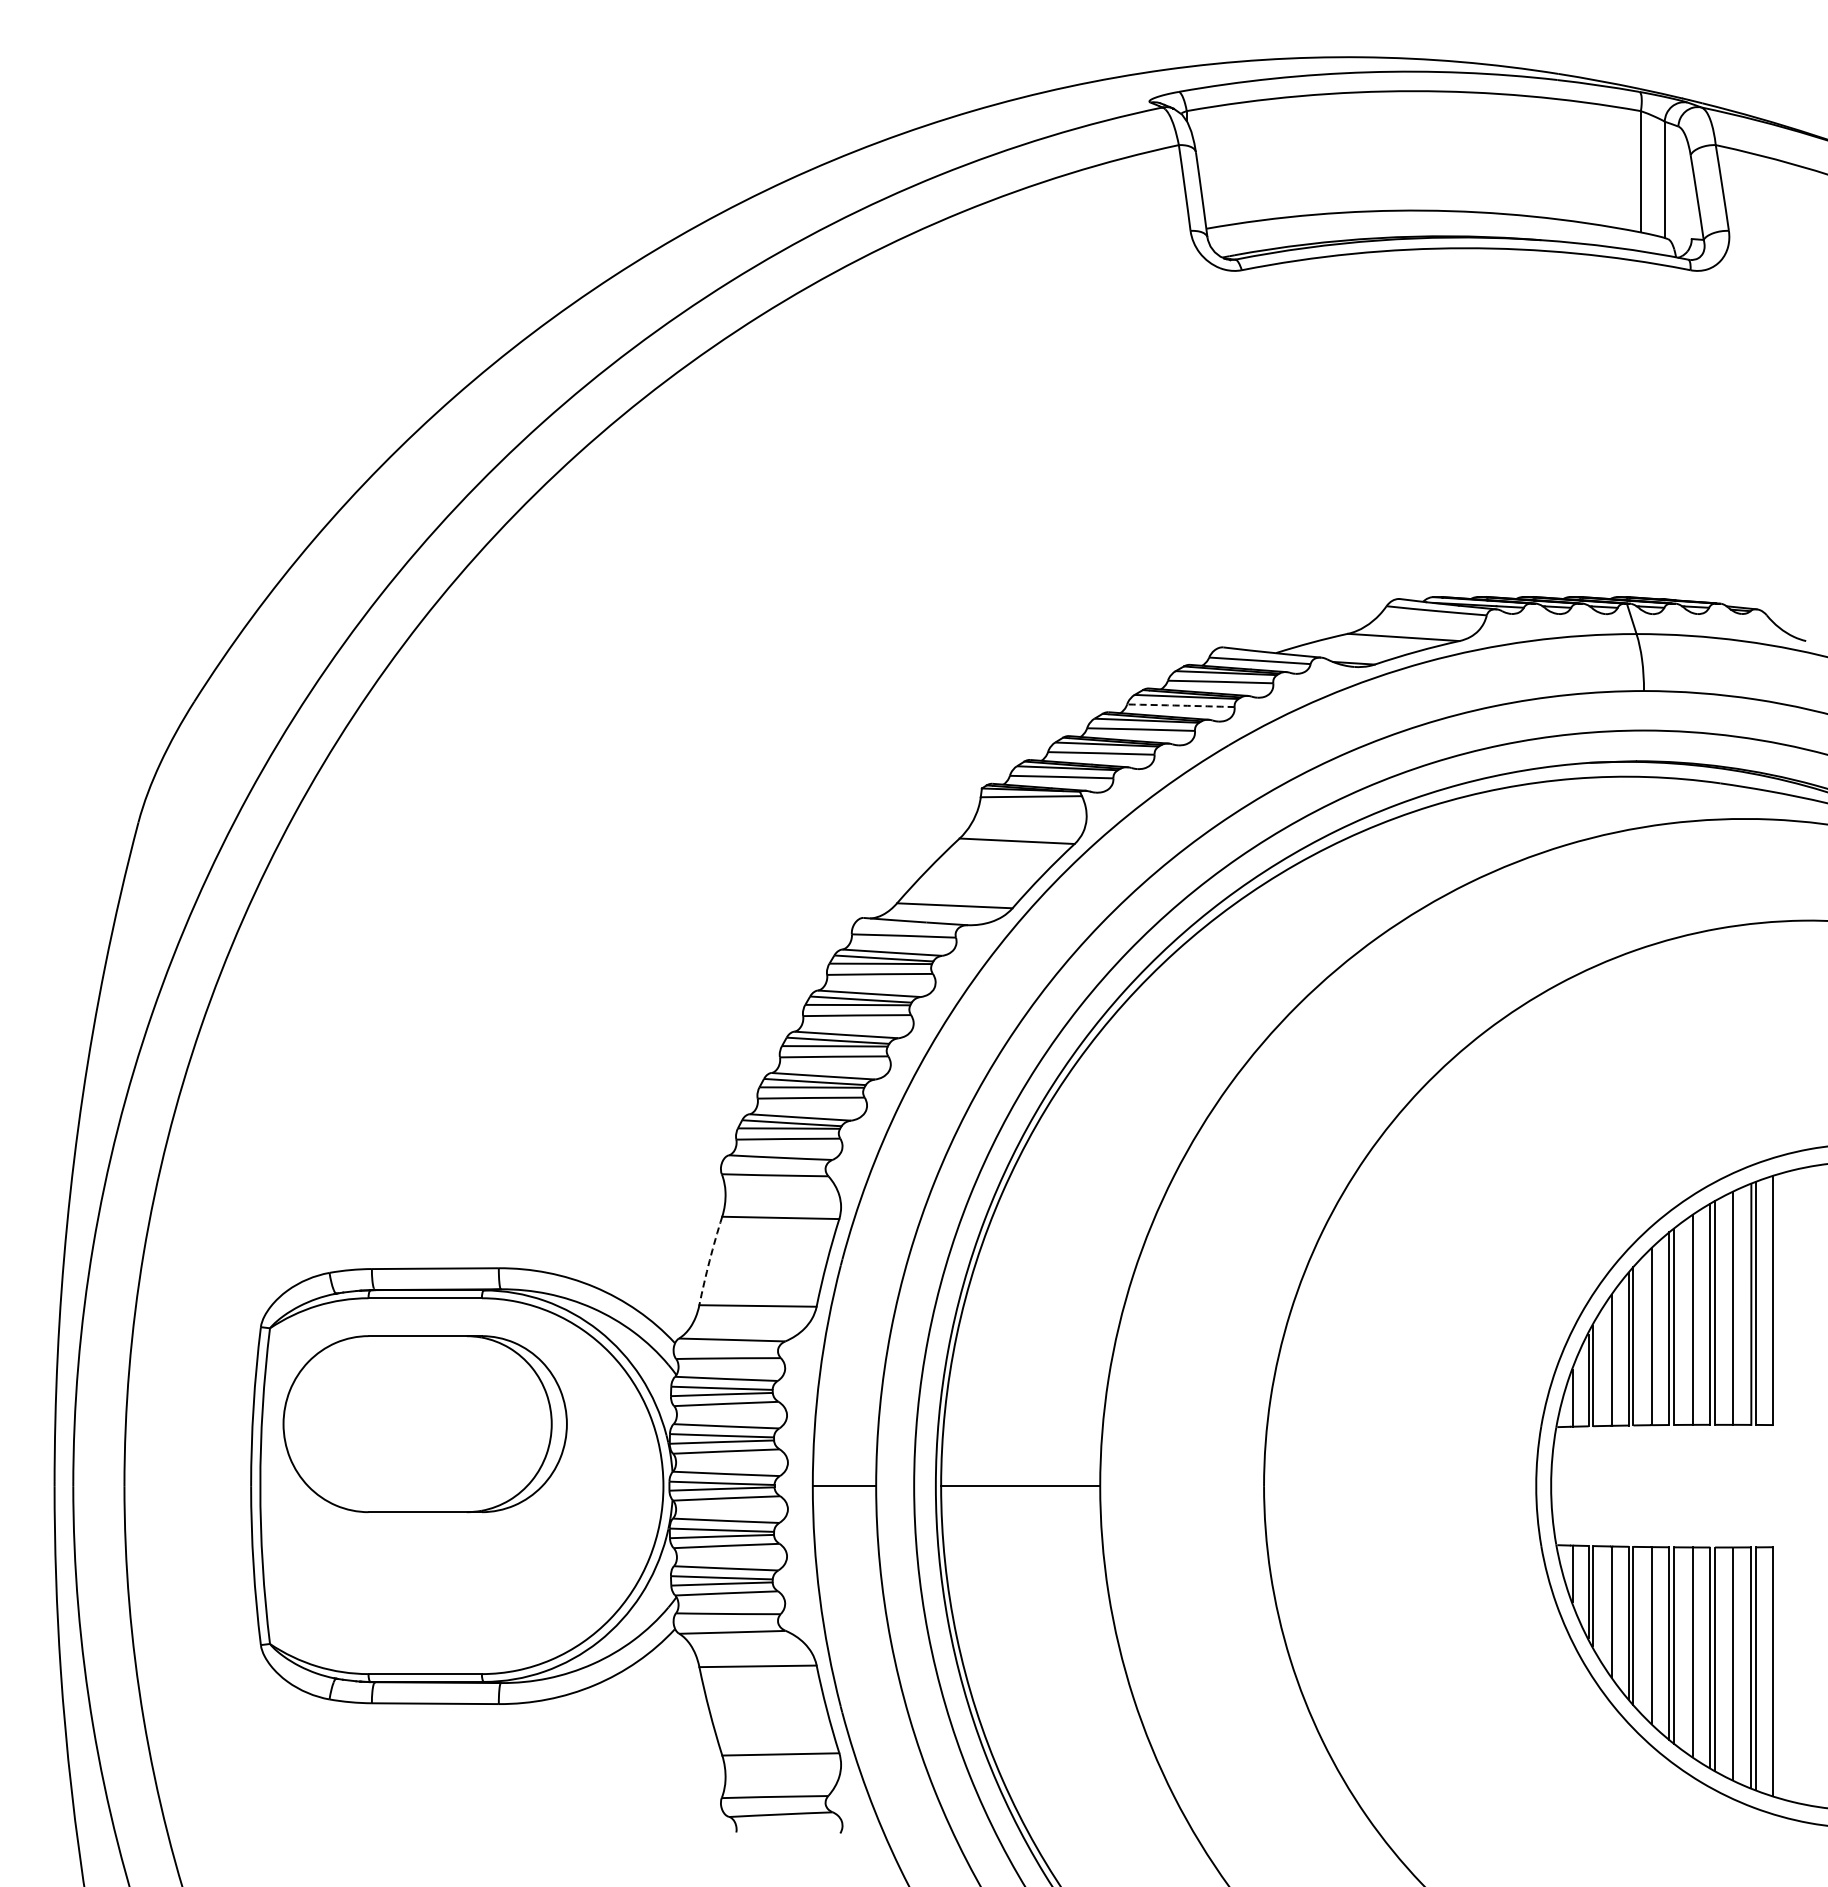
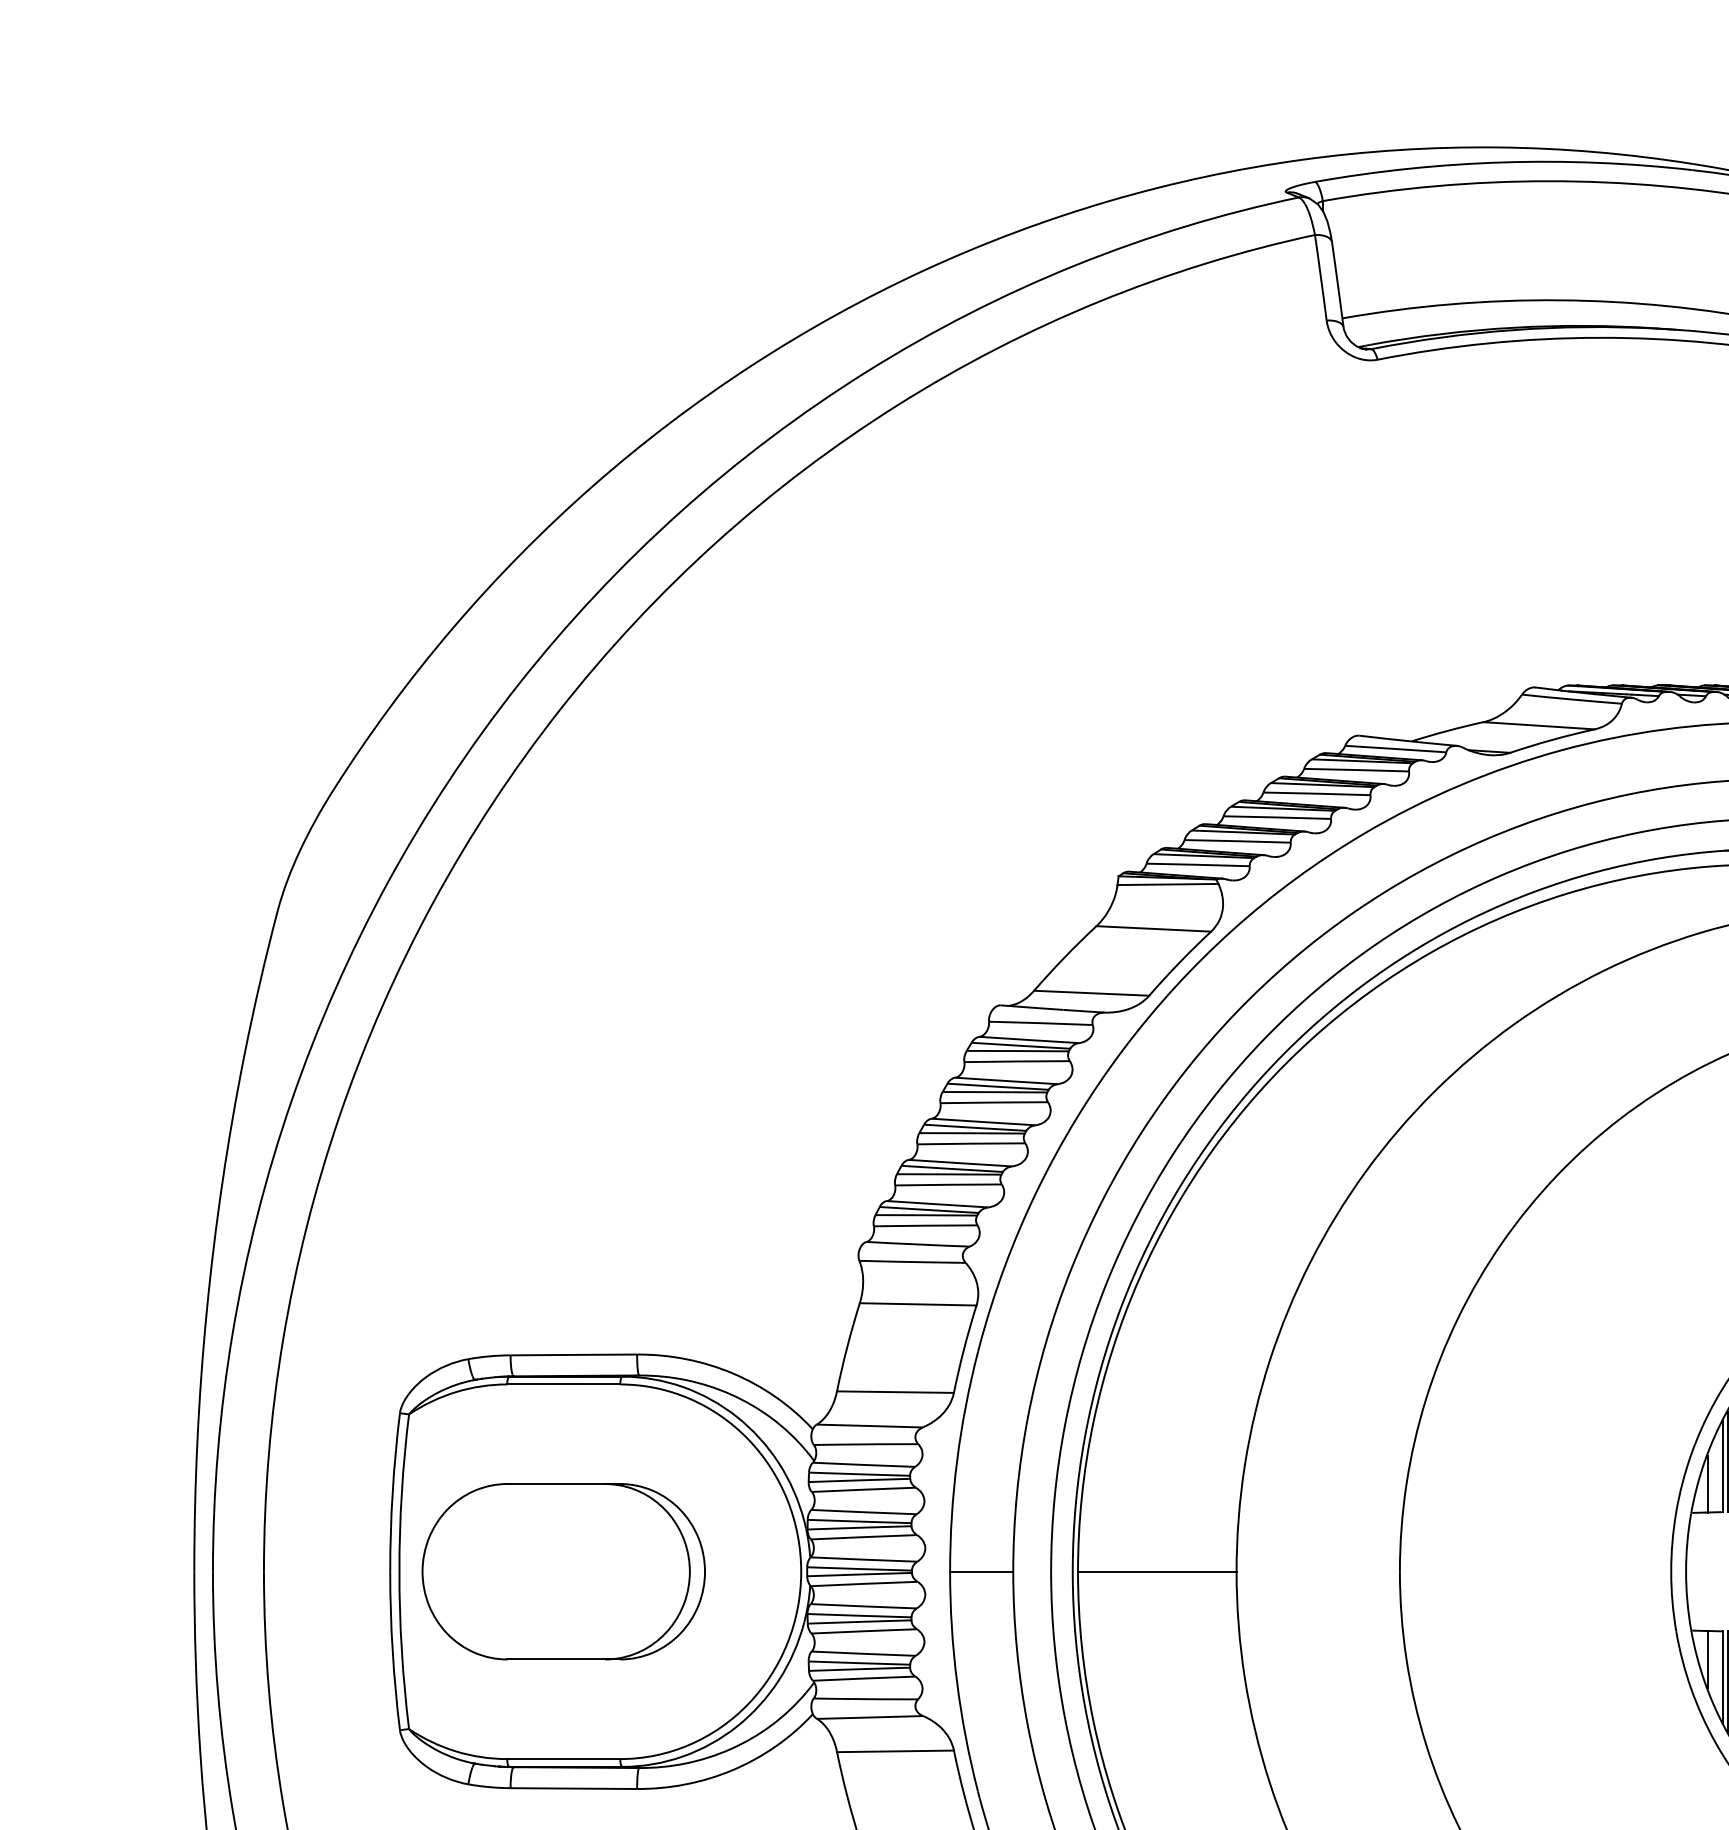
arc: (1180, 705) -> (1316, 793), dashed -> solid
arc: (709, 1260) -> (847, 1346), dashed -> solid
part: (424, 1424) -> (563, 1572), moved

